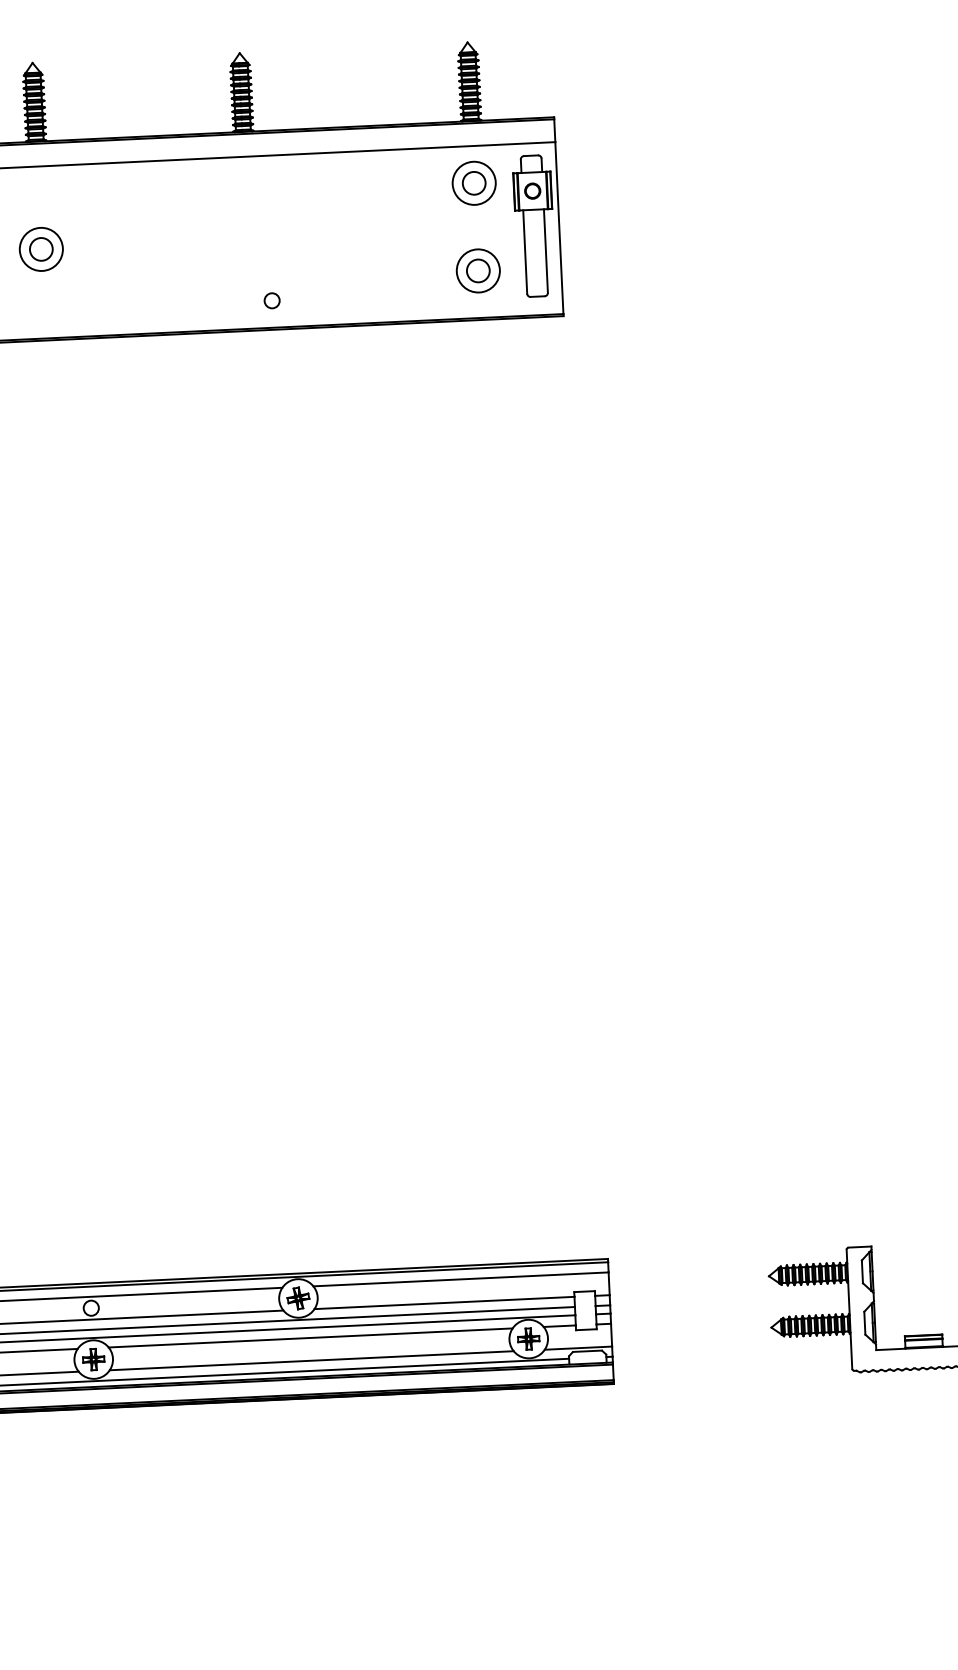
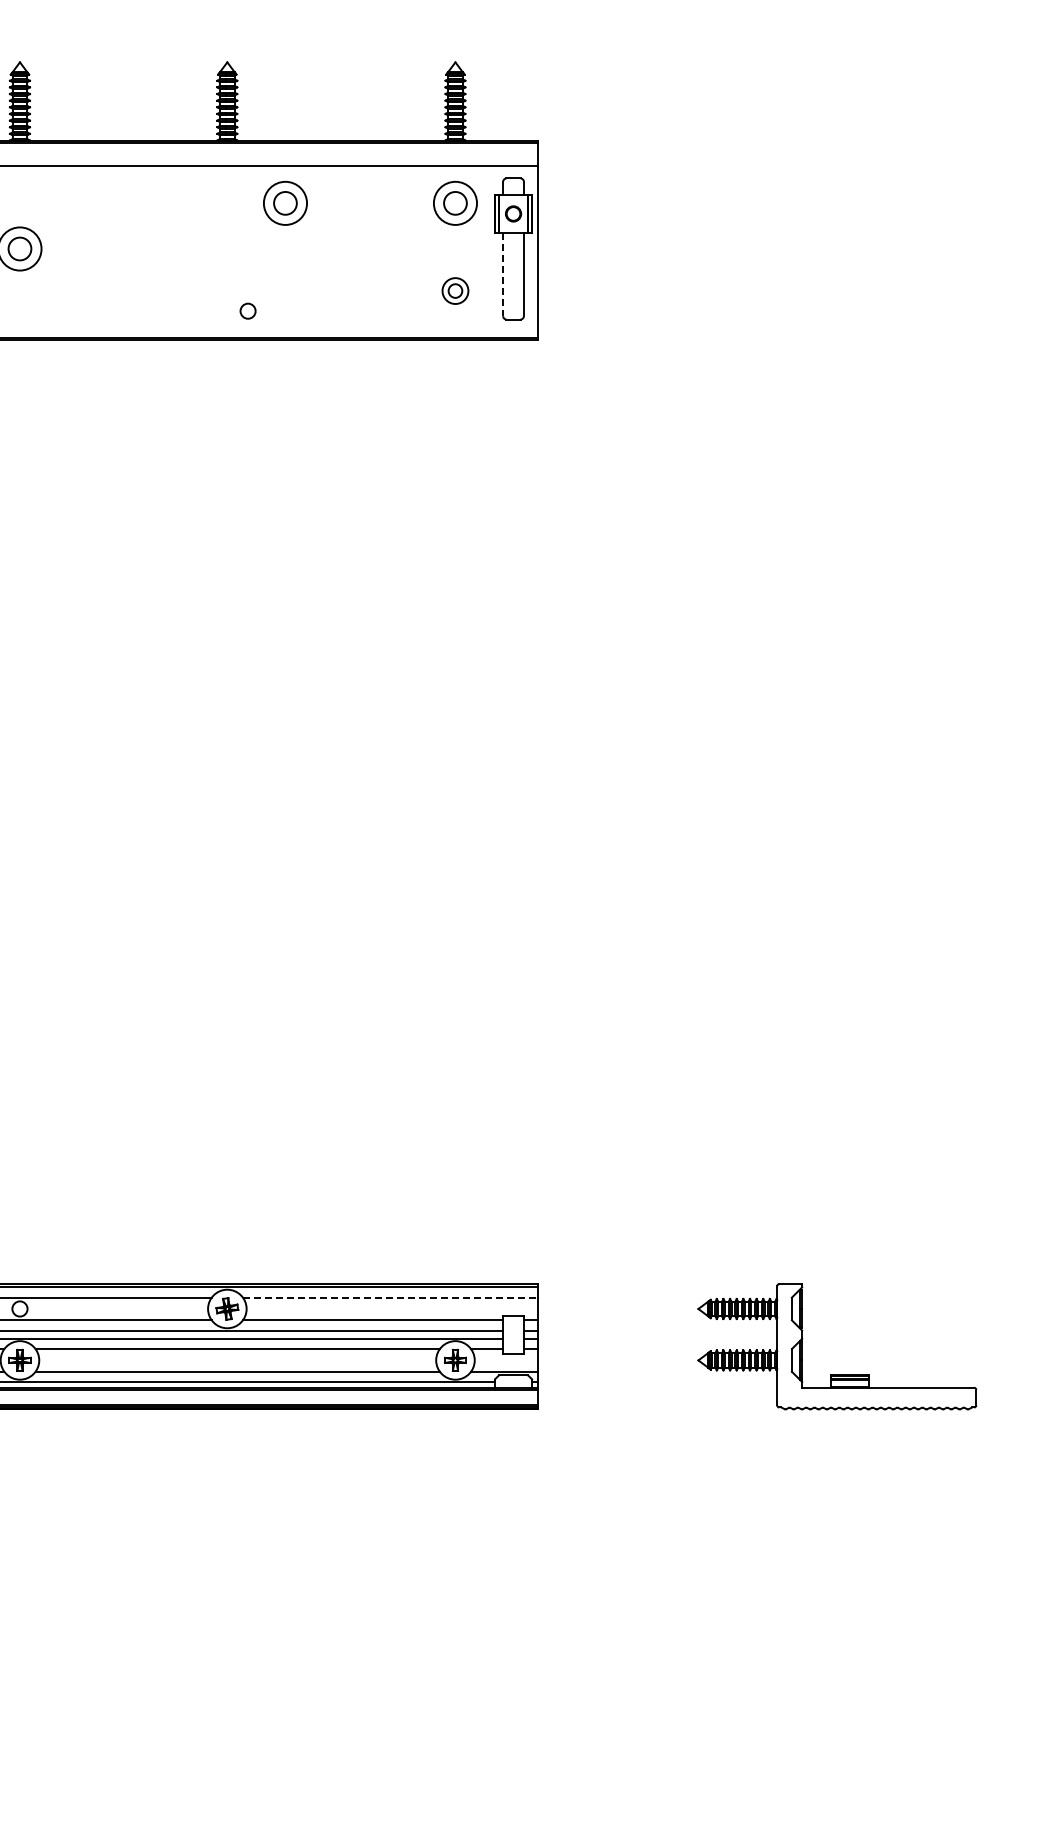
part: (304, 190) -> (285, 202), added
line: (525, 252) -> (503, 274), solid -> dashed
part: (478, 270) -> (455, 290), size x0.6
line: (460, 1279) -> (390, 1297), solid -> dashed

